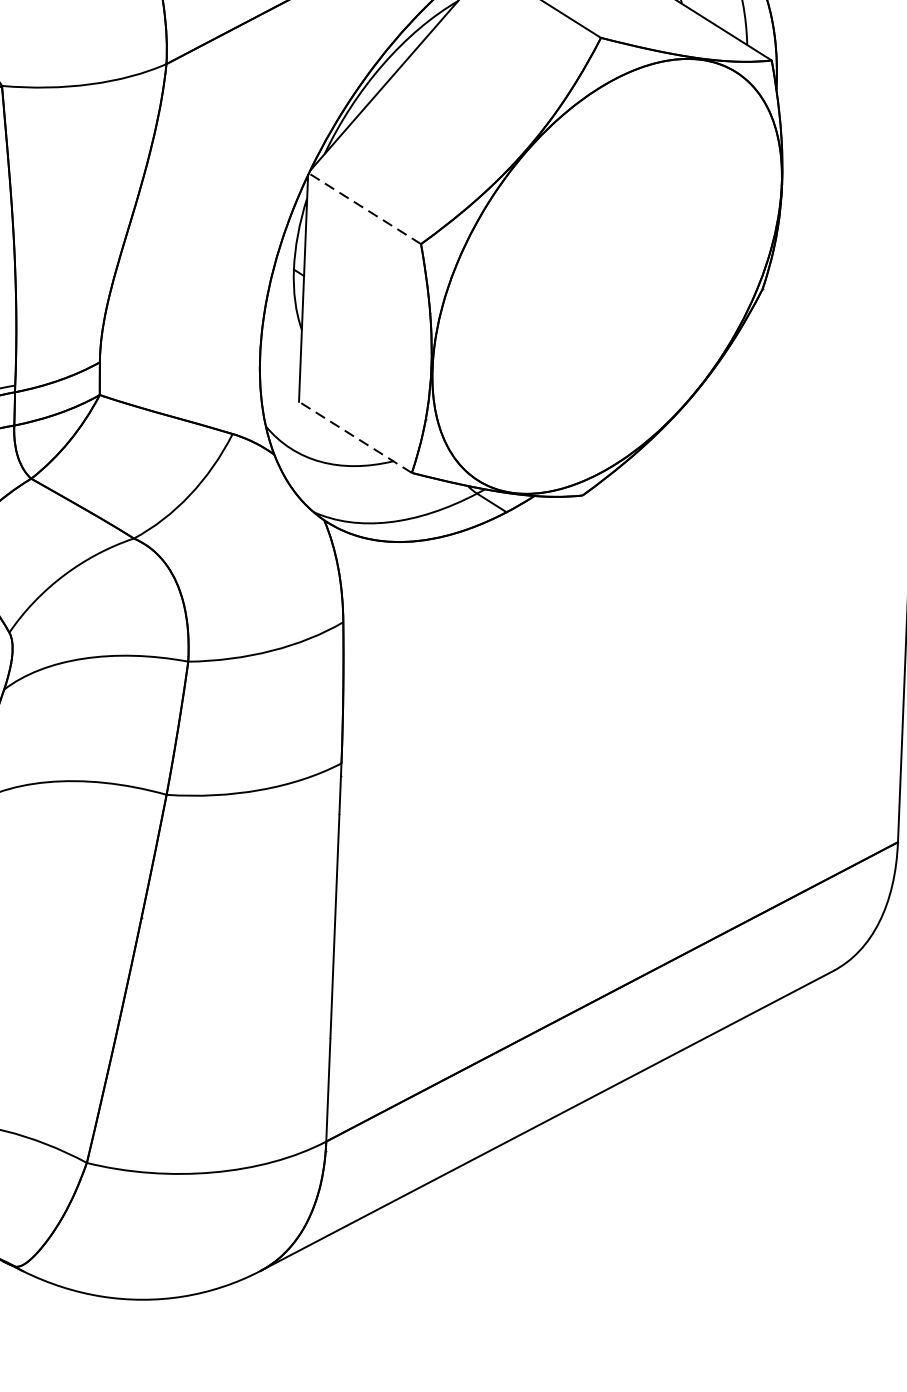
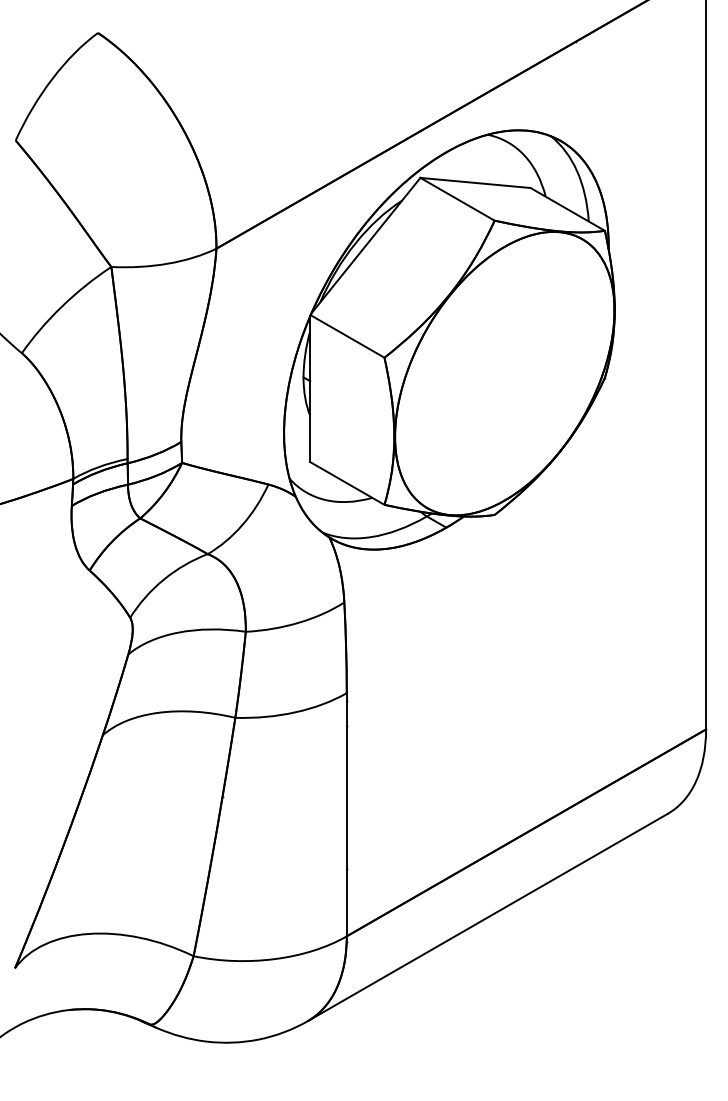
line: (364, 208) -> (347, 336), dashed -> solid
line: (355, 437) -> (347, 483), dashed -> solid

